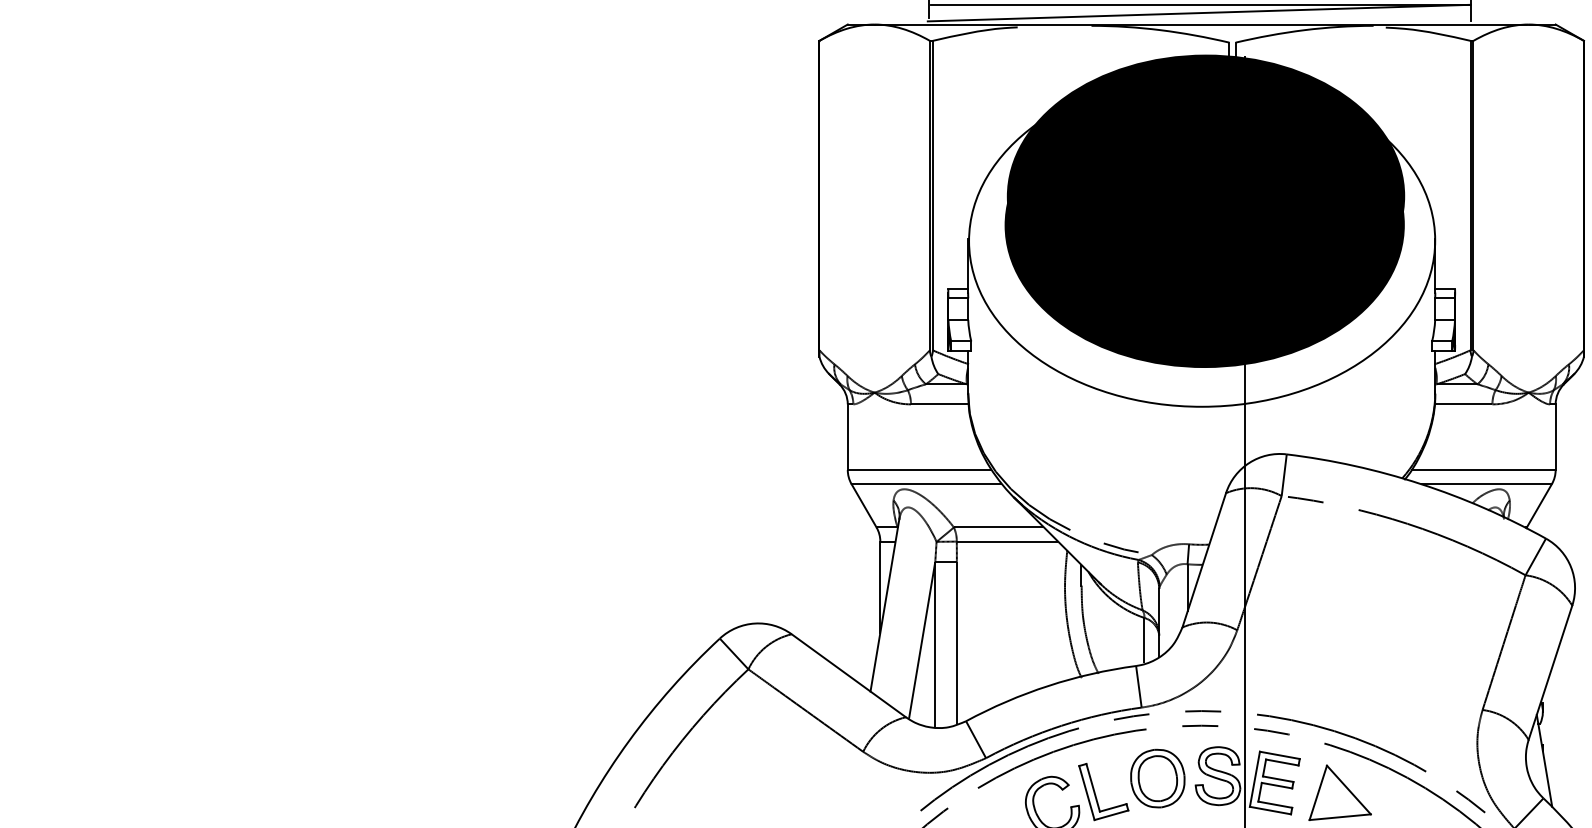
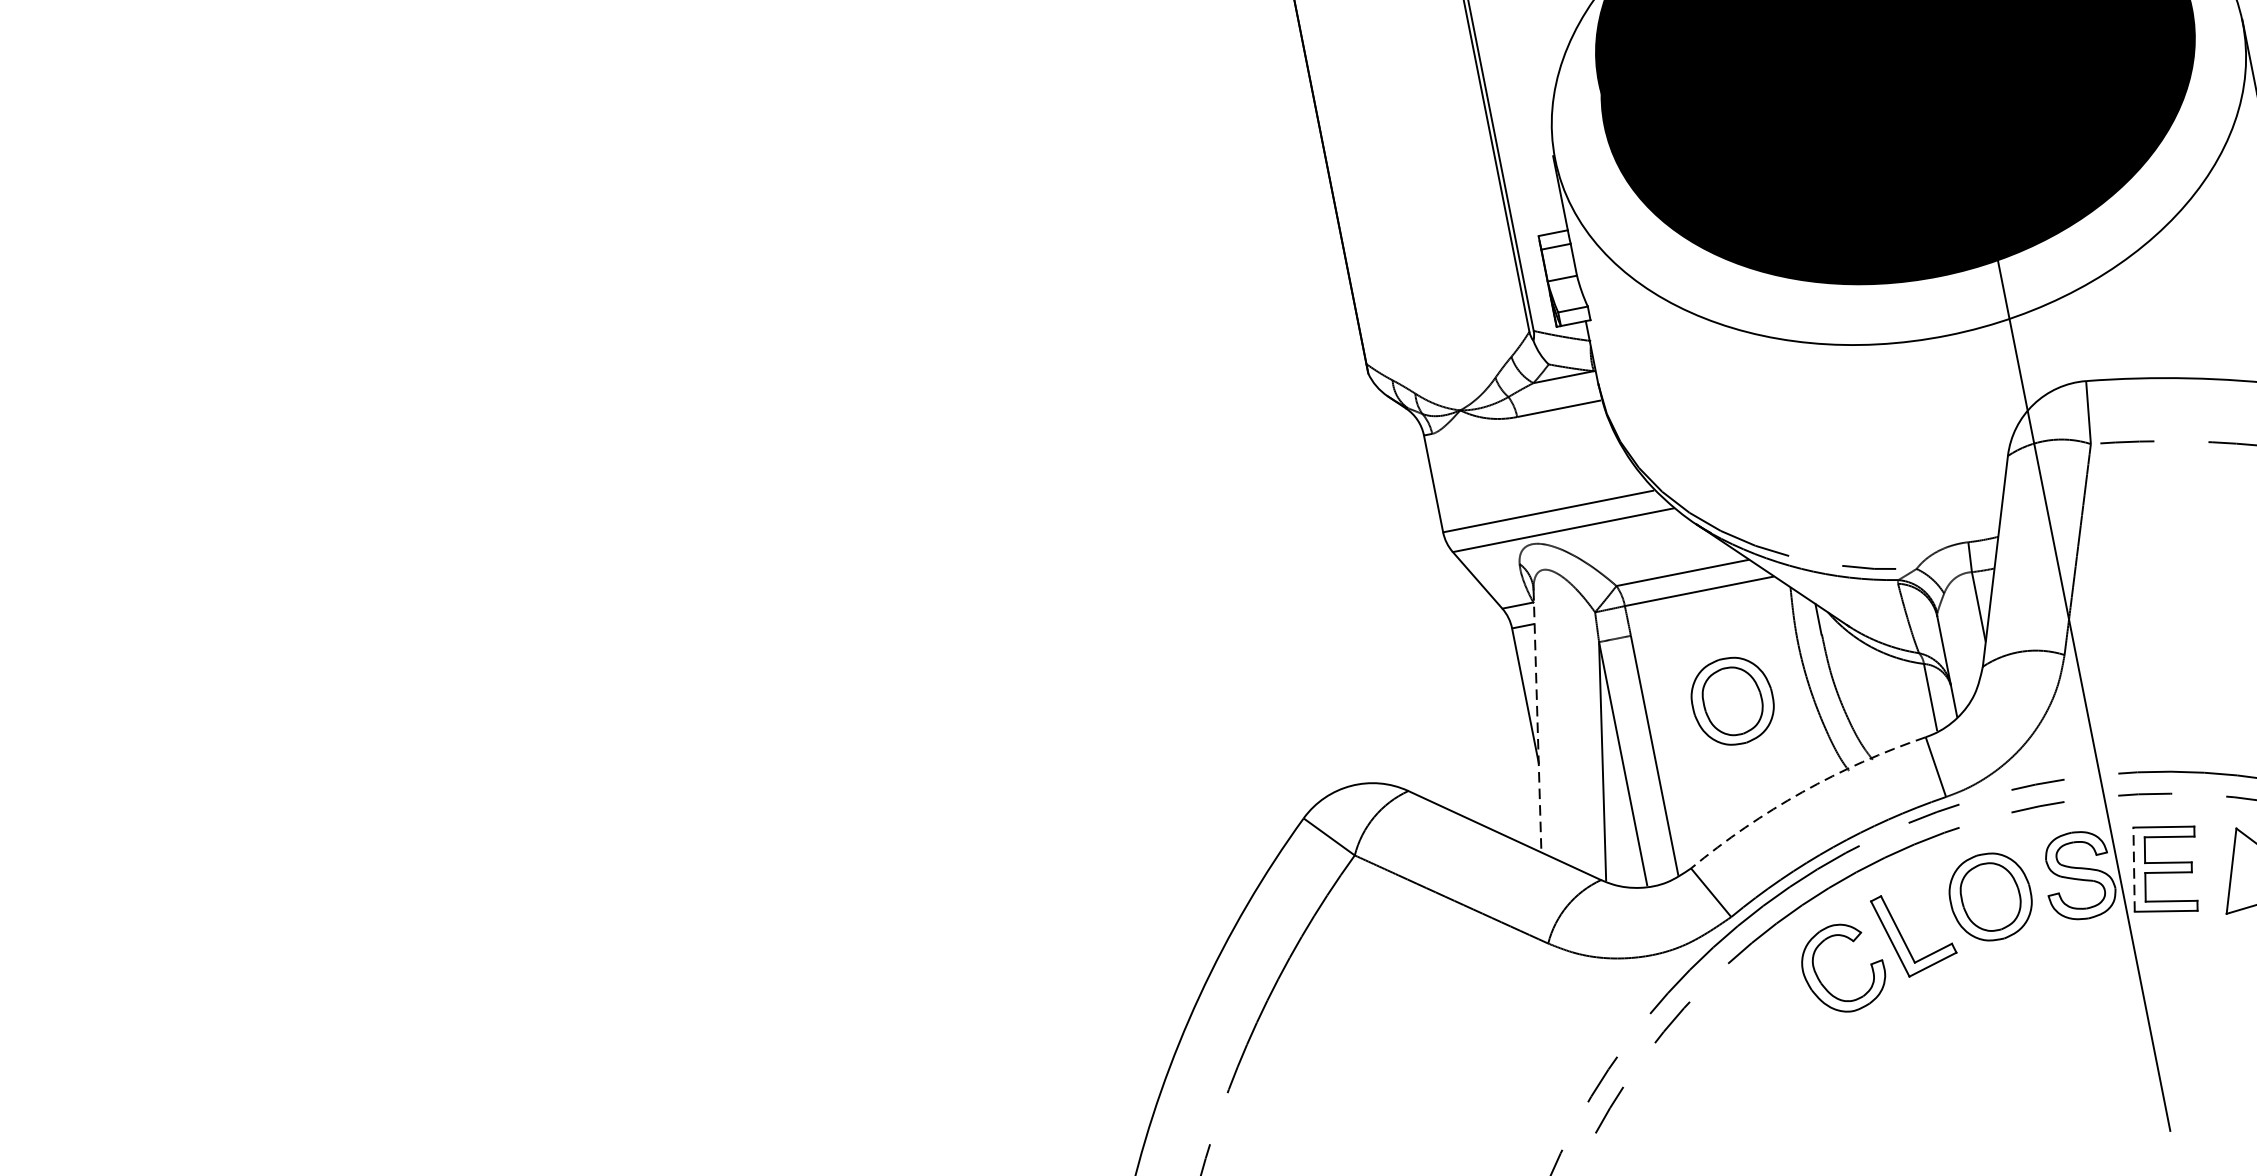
line: (884, 605) -> (1536, 721), solid -> dashed
part: (1014, 617) -> (1732, 701), added
arc: (1048, 685) -> (1802, 791), solid -> dashed
line: (1255, 778) -> (2134, 868), solid -> dashed

